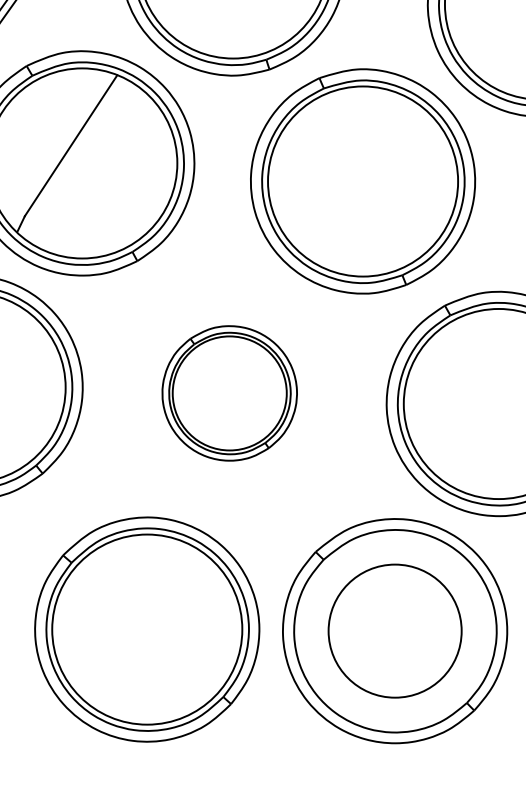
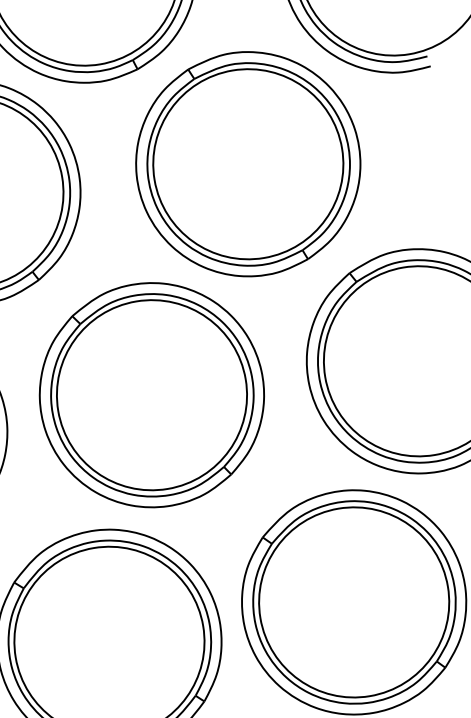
part: (229, 393) -> (151, 395), size x1.67
circle: (395, 631) -> (354, 602), size x1.43

